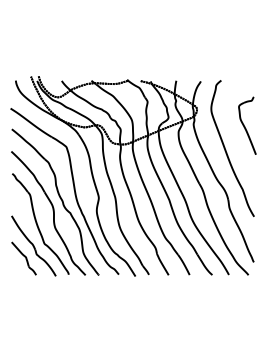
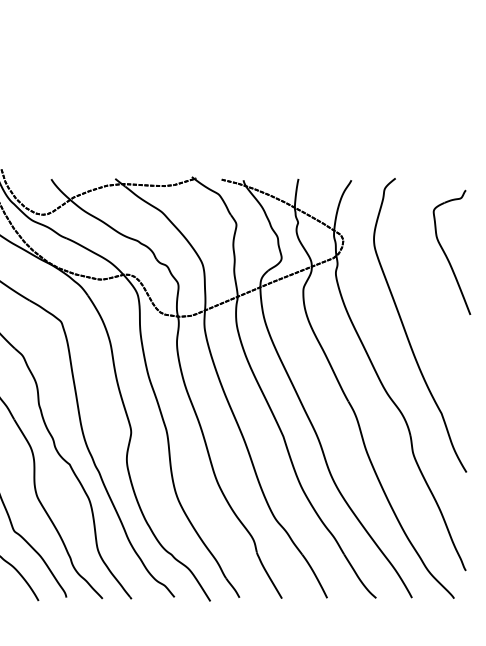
part: (247, 125) -> (452, 251), moved

